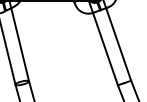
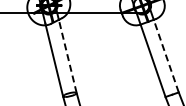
line: (118, 43) -> (166, 55), solid -> dashed
line: (19, 44) -> (67, 56), solid -> dashed

